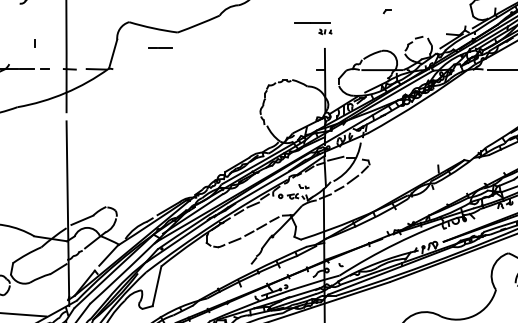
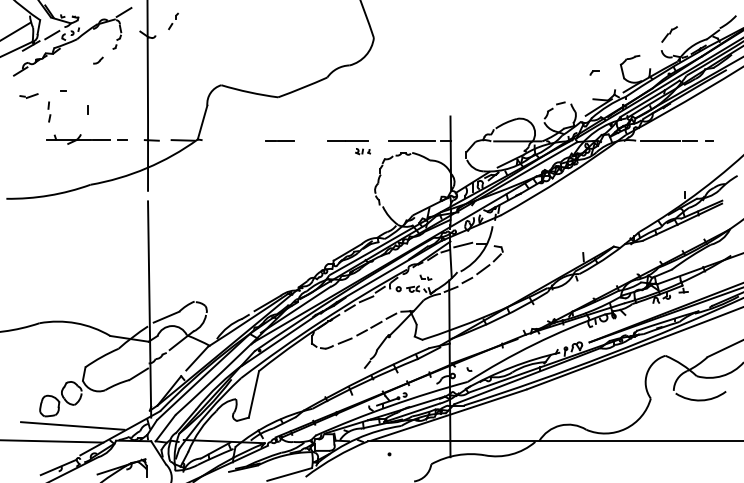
part: (387, 11) -> (594, 72), moved
part: (312, 28) -> (348, 147), moved
line: (34, 42) -> (87, 109), moved
line: (160, 48) -> (279, 140), moved
line: (291, 70) -> (411, 141), added

